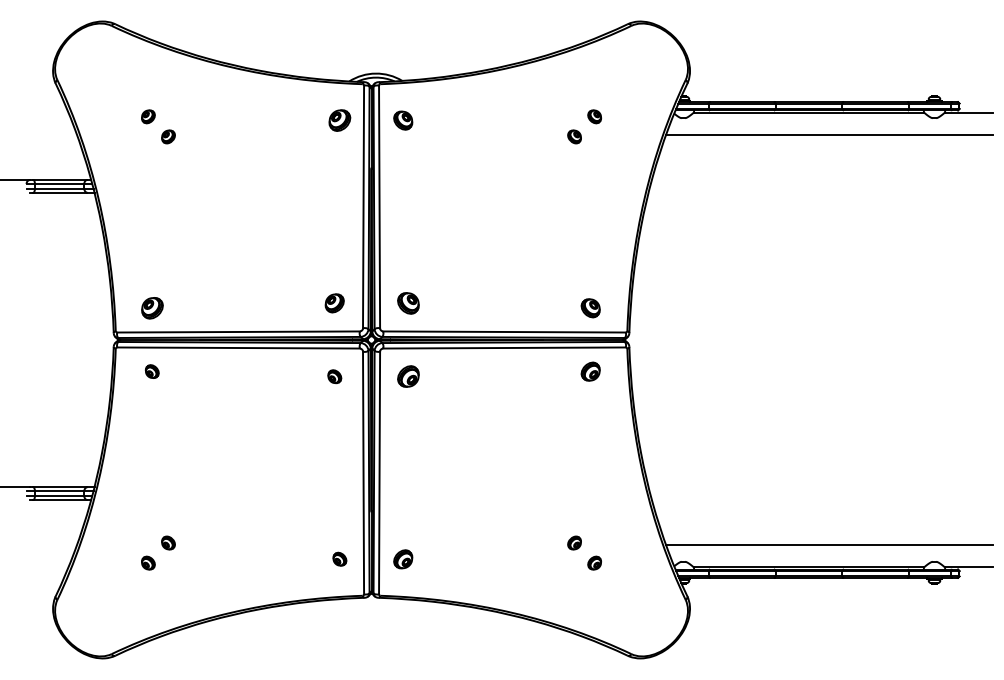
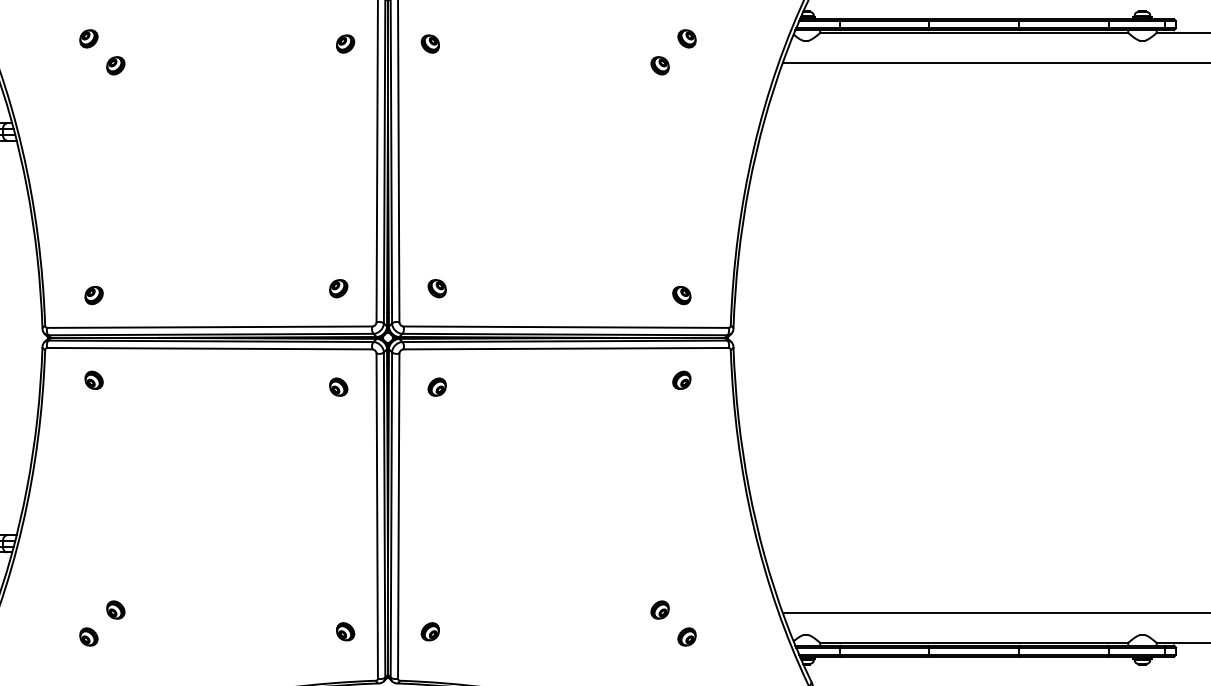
part: (339, 120) -> (345, 43), size x0.62
part: (402, 120) -> (429, 43), size x0.71
part: (334, 302) -> (338, 287), size x0.71
part: (407, 302) -> (436, 287), size x0.62
part: (151, 308) -> (93, 295), size x0.62
part: (590, 308) -> (681, 295), size x0.71
part: (590, 371) -> (681, 380), size x0.71
part: (407, 376) -> (436, 386), size x0.62
part: (402, 558) -> (429, 630), size x0.71

